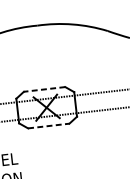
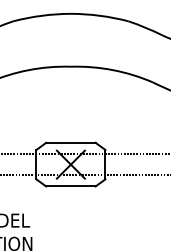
line: (44, 89) -> (70, 142), dashed -> solid
line: (48, 126) -> (70, 186), dashed -> solid

